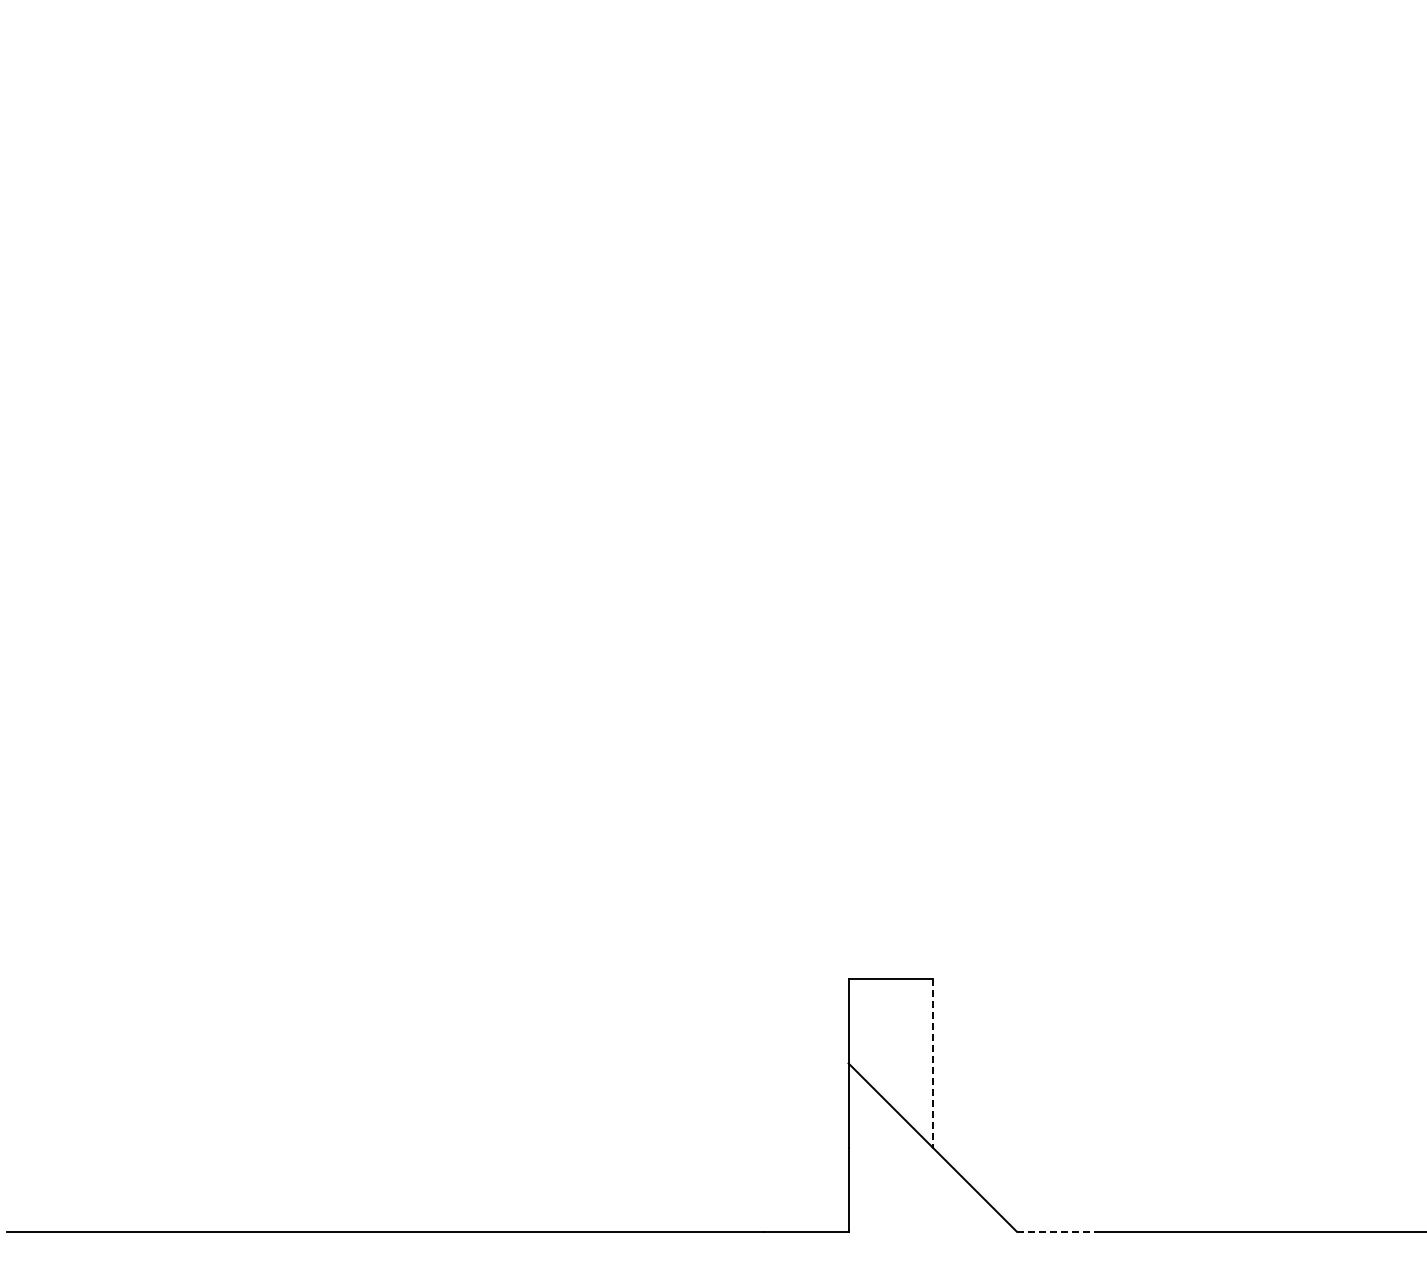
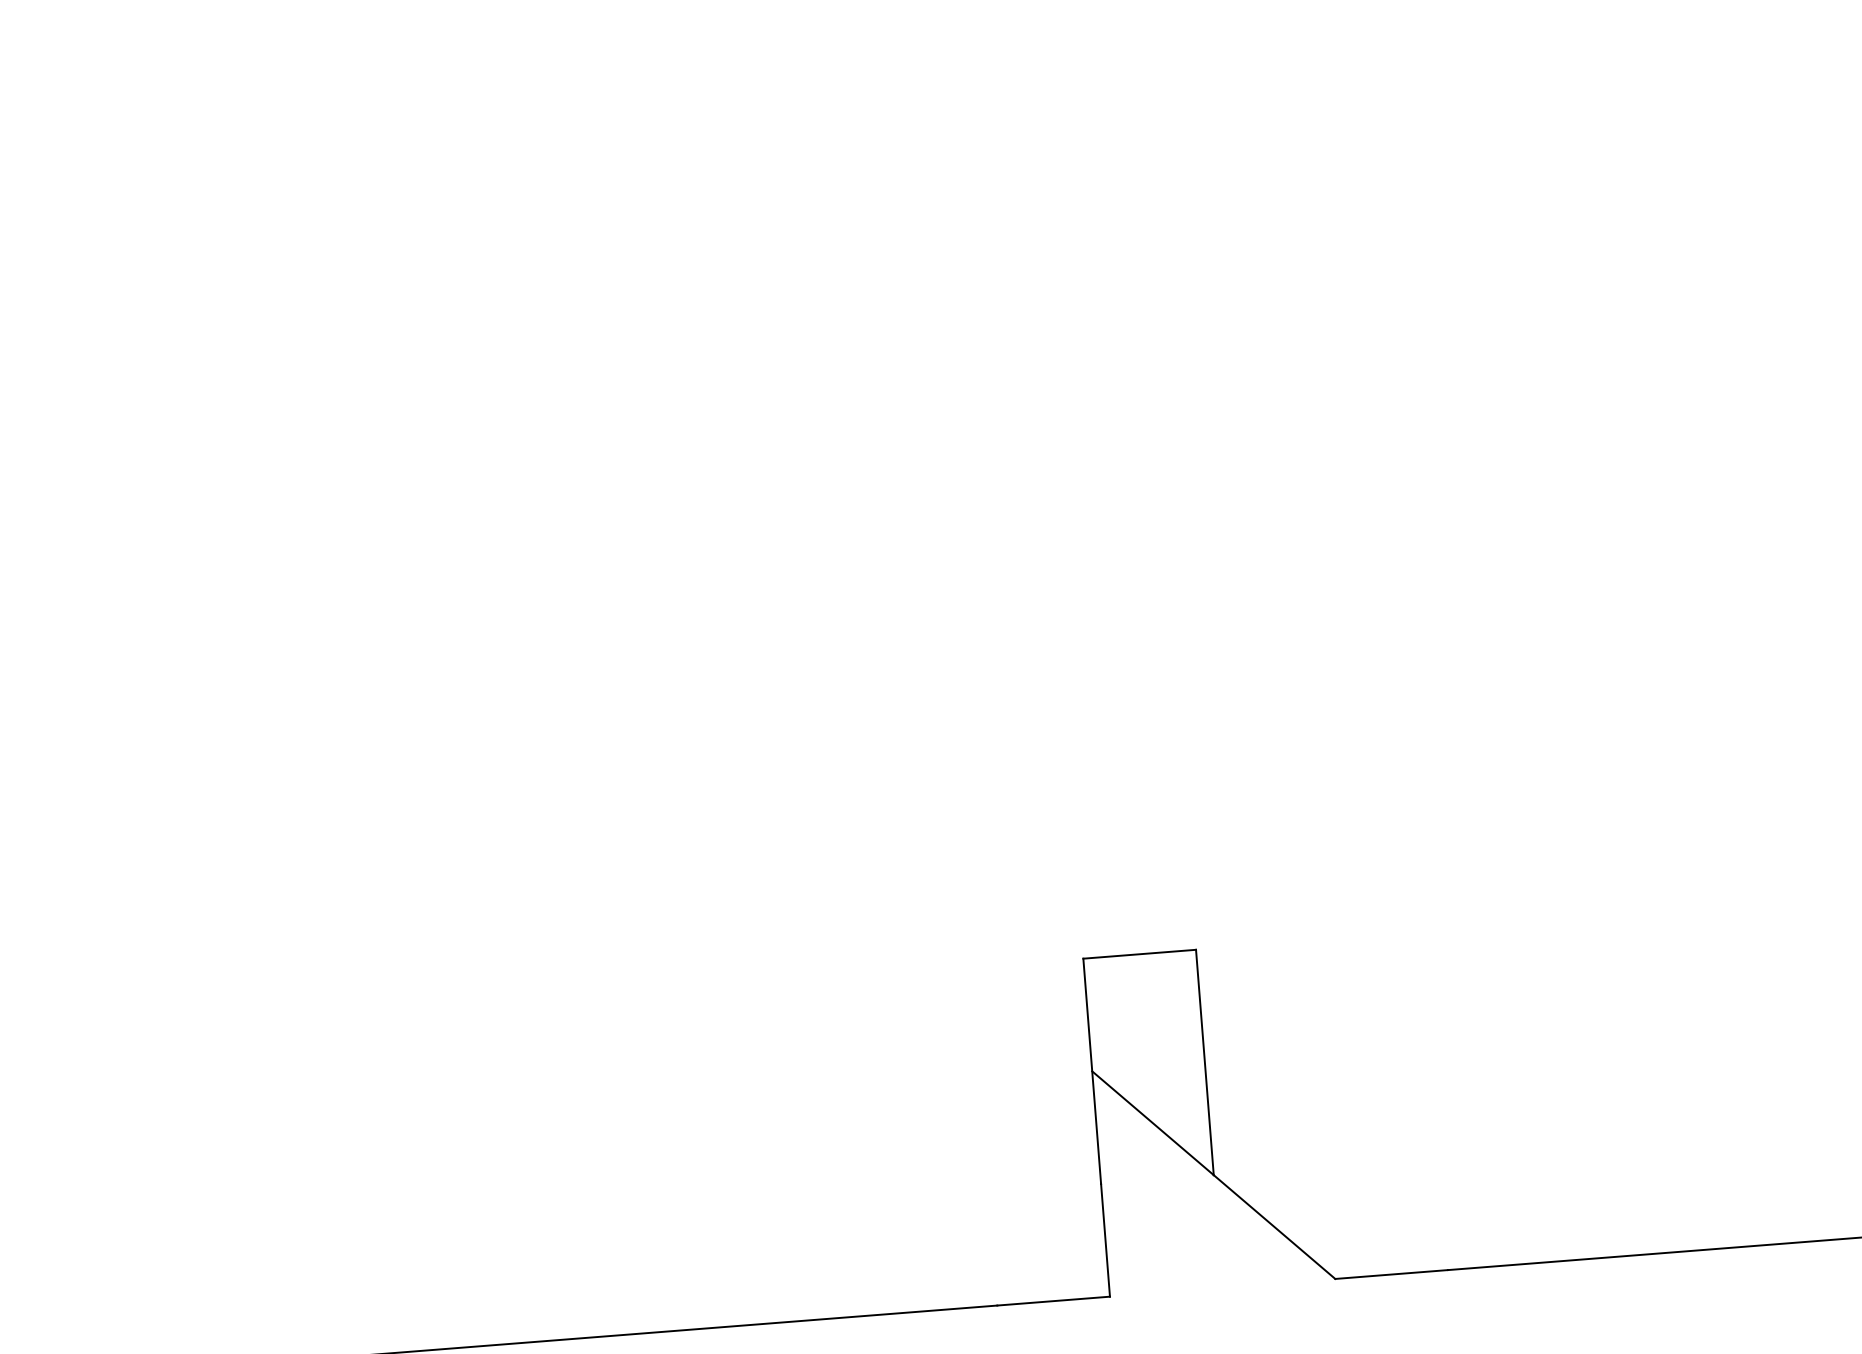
line: (932, 1063) -> (1204, 1062), dashed -> solid
line: (1059, 1231) -> (1392, 1274), dashed -> solid

